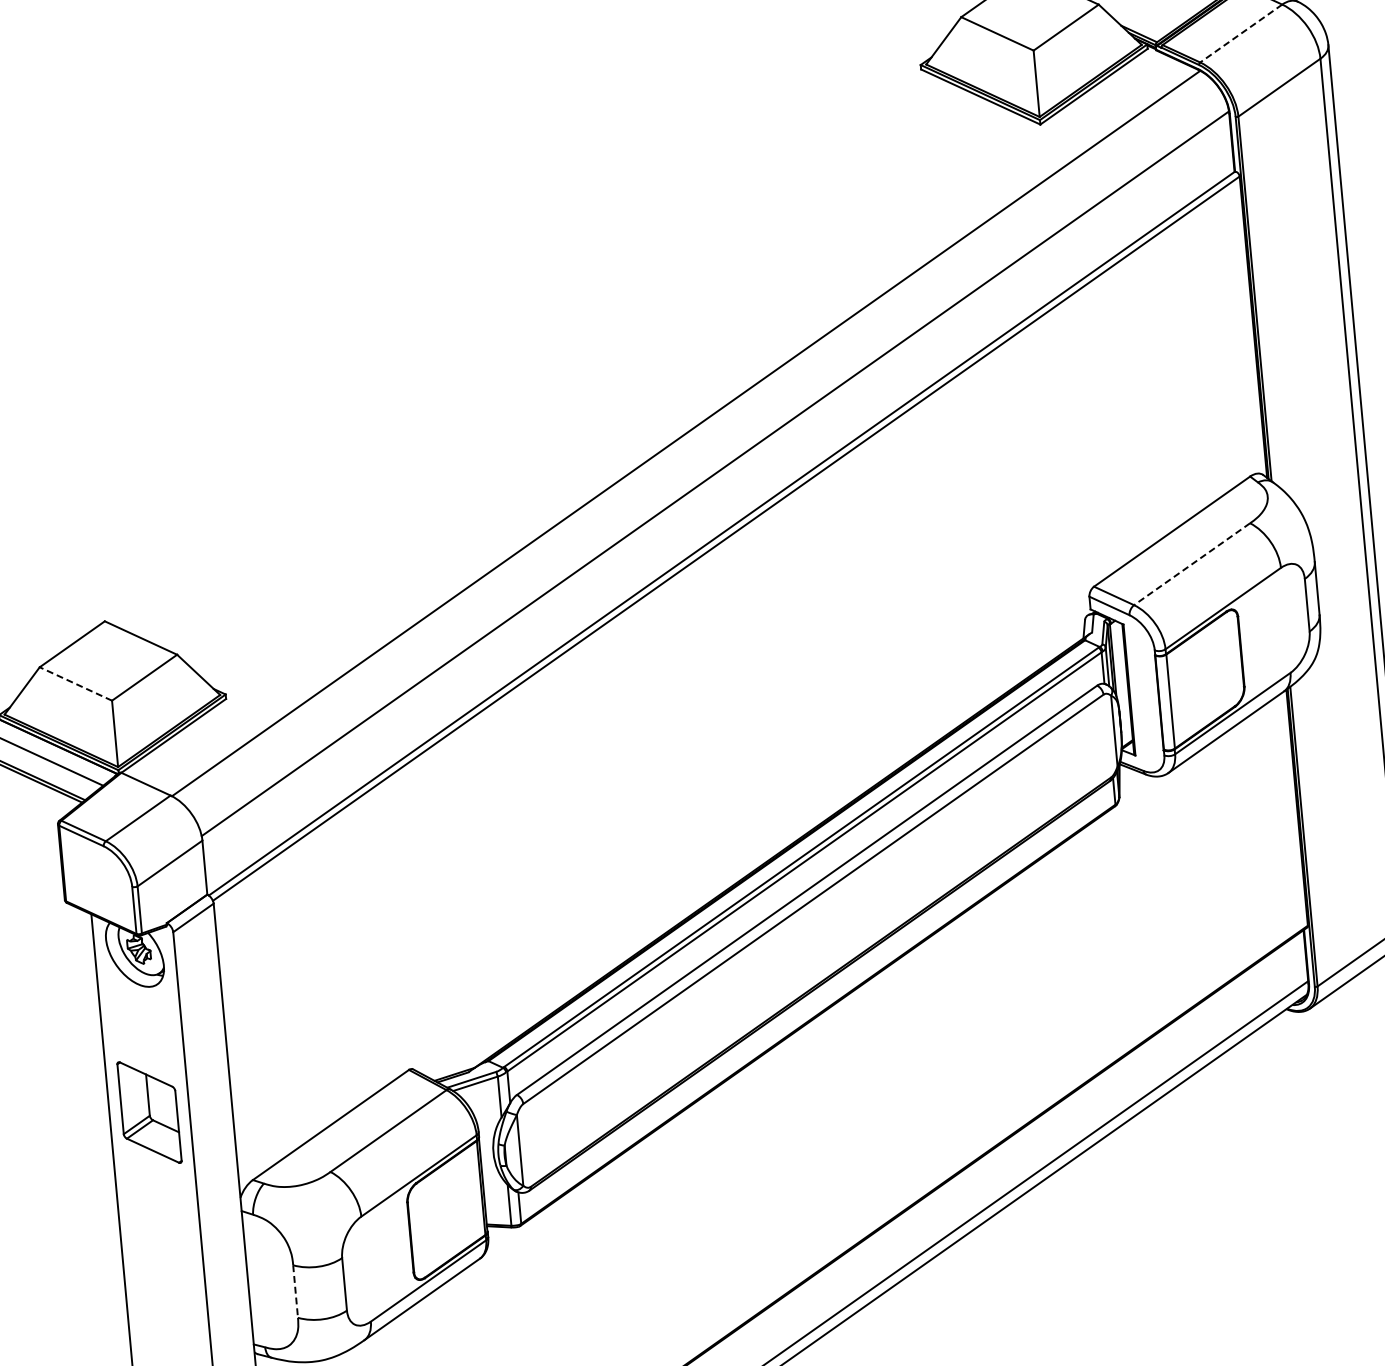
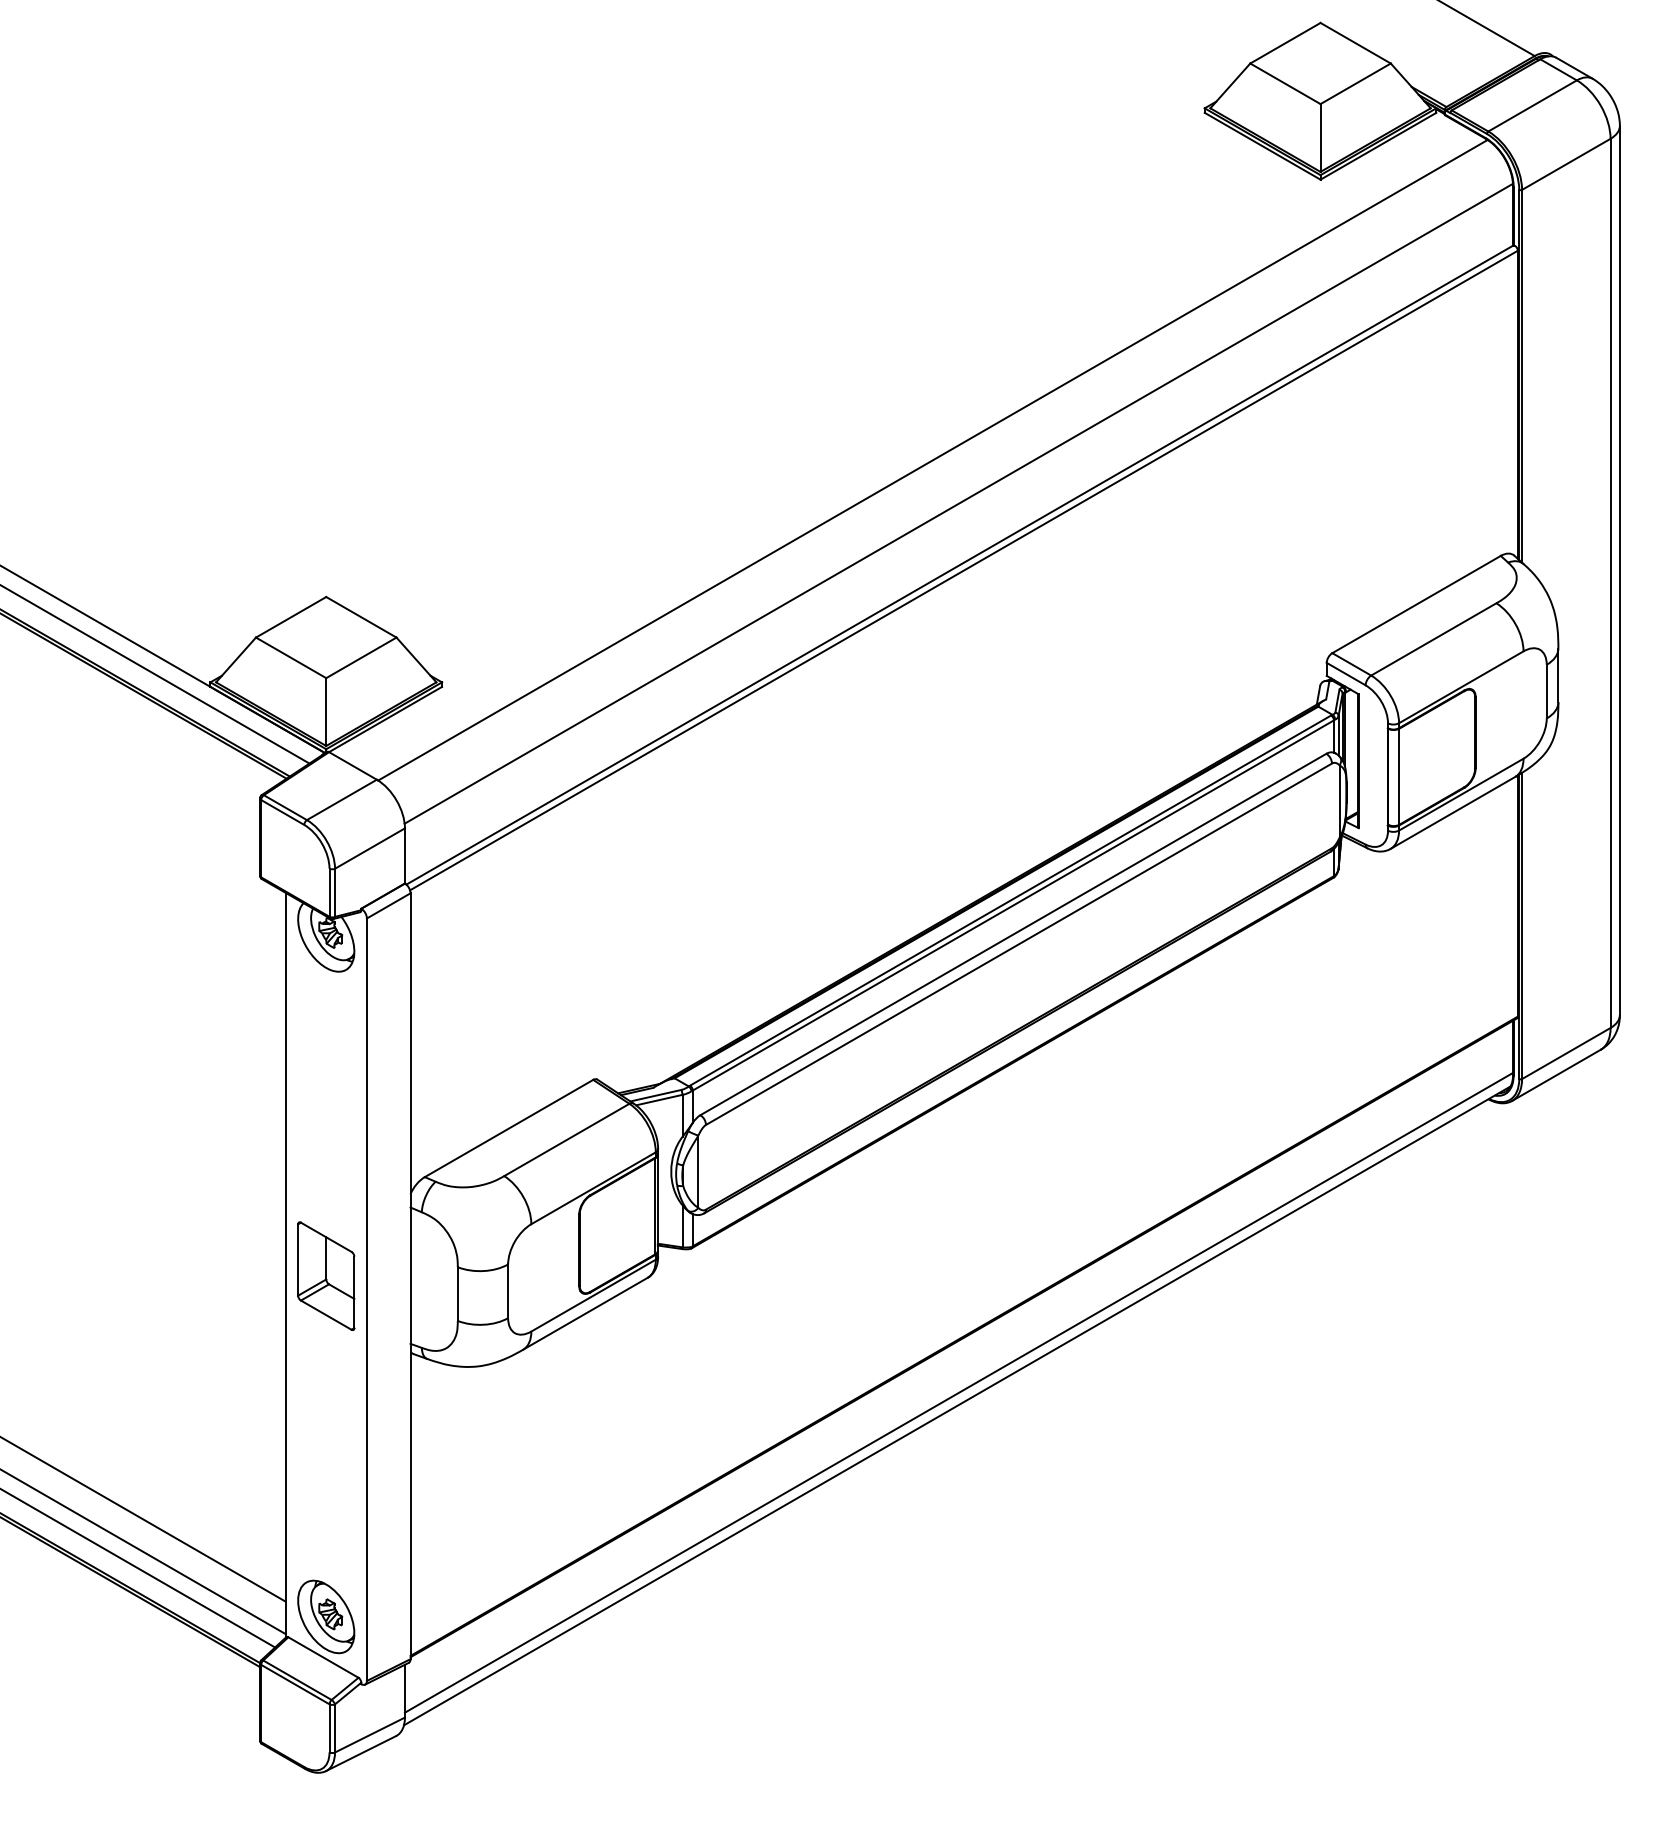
line: (1241, 34) -> (1532, 106), dashed -> solid
line: (1191, 564) -> (1433, 639), dashed -> solid
line: (76, 683) -> (291, 657), dashed -> solid
part: (149, 1111) -> (326, 1275), moved
line: (295, 1291) -> (457, 1294), dashed -> solid

